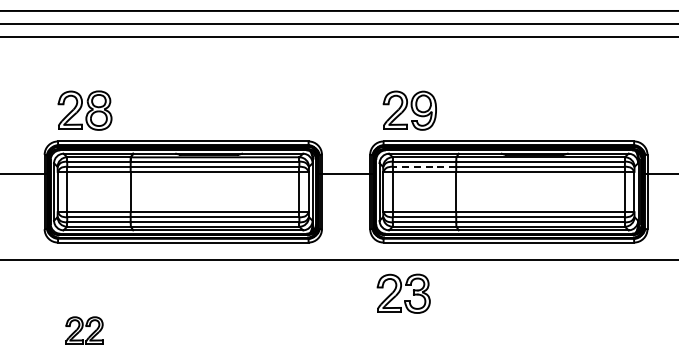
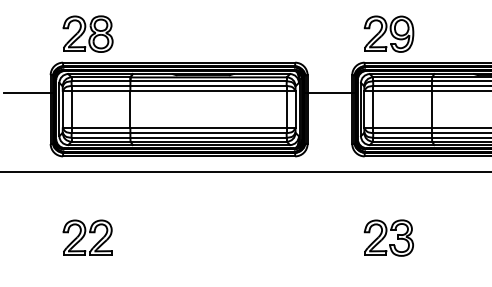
line: (424, 166) -> (402, 85), dashed -> solid
part: (403, 293) -> (388, 237), moved
part: (84, 329) -> (87, 236), size x1.43

